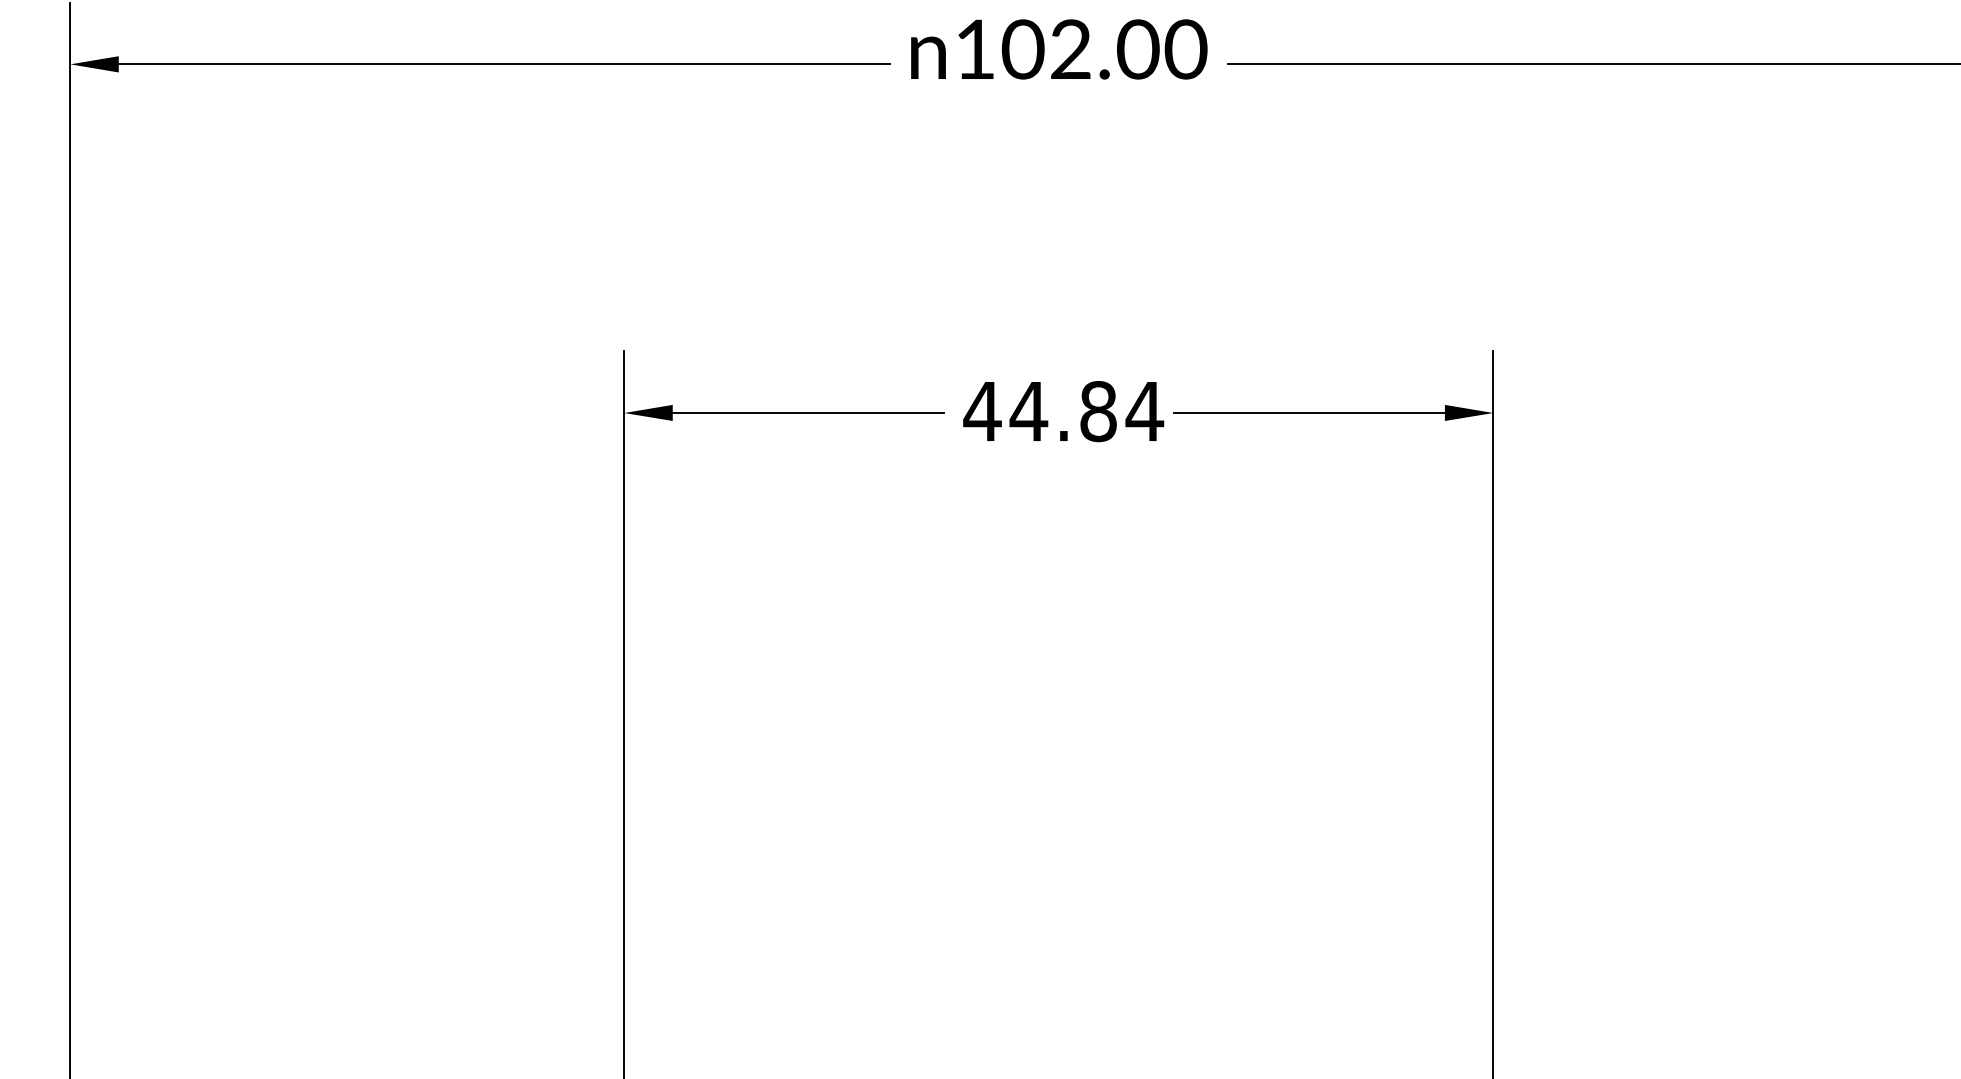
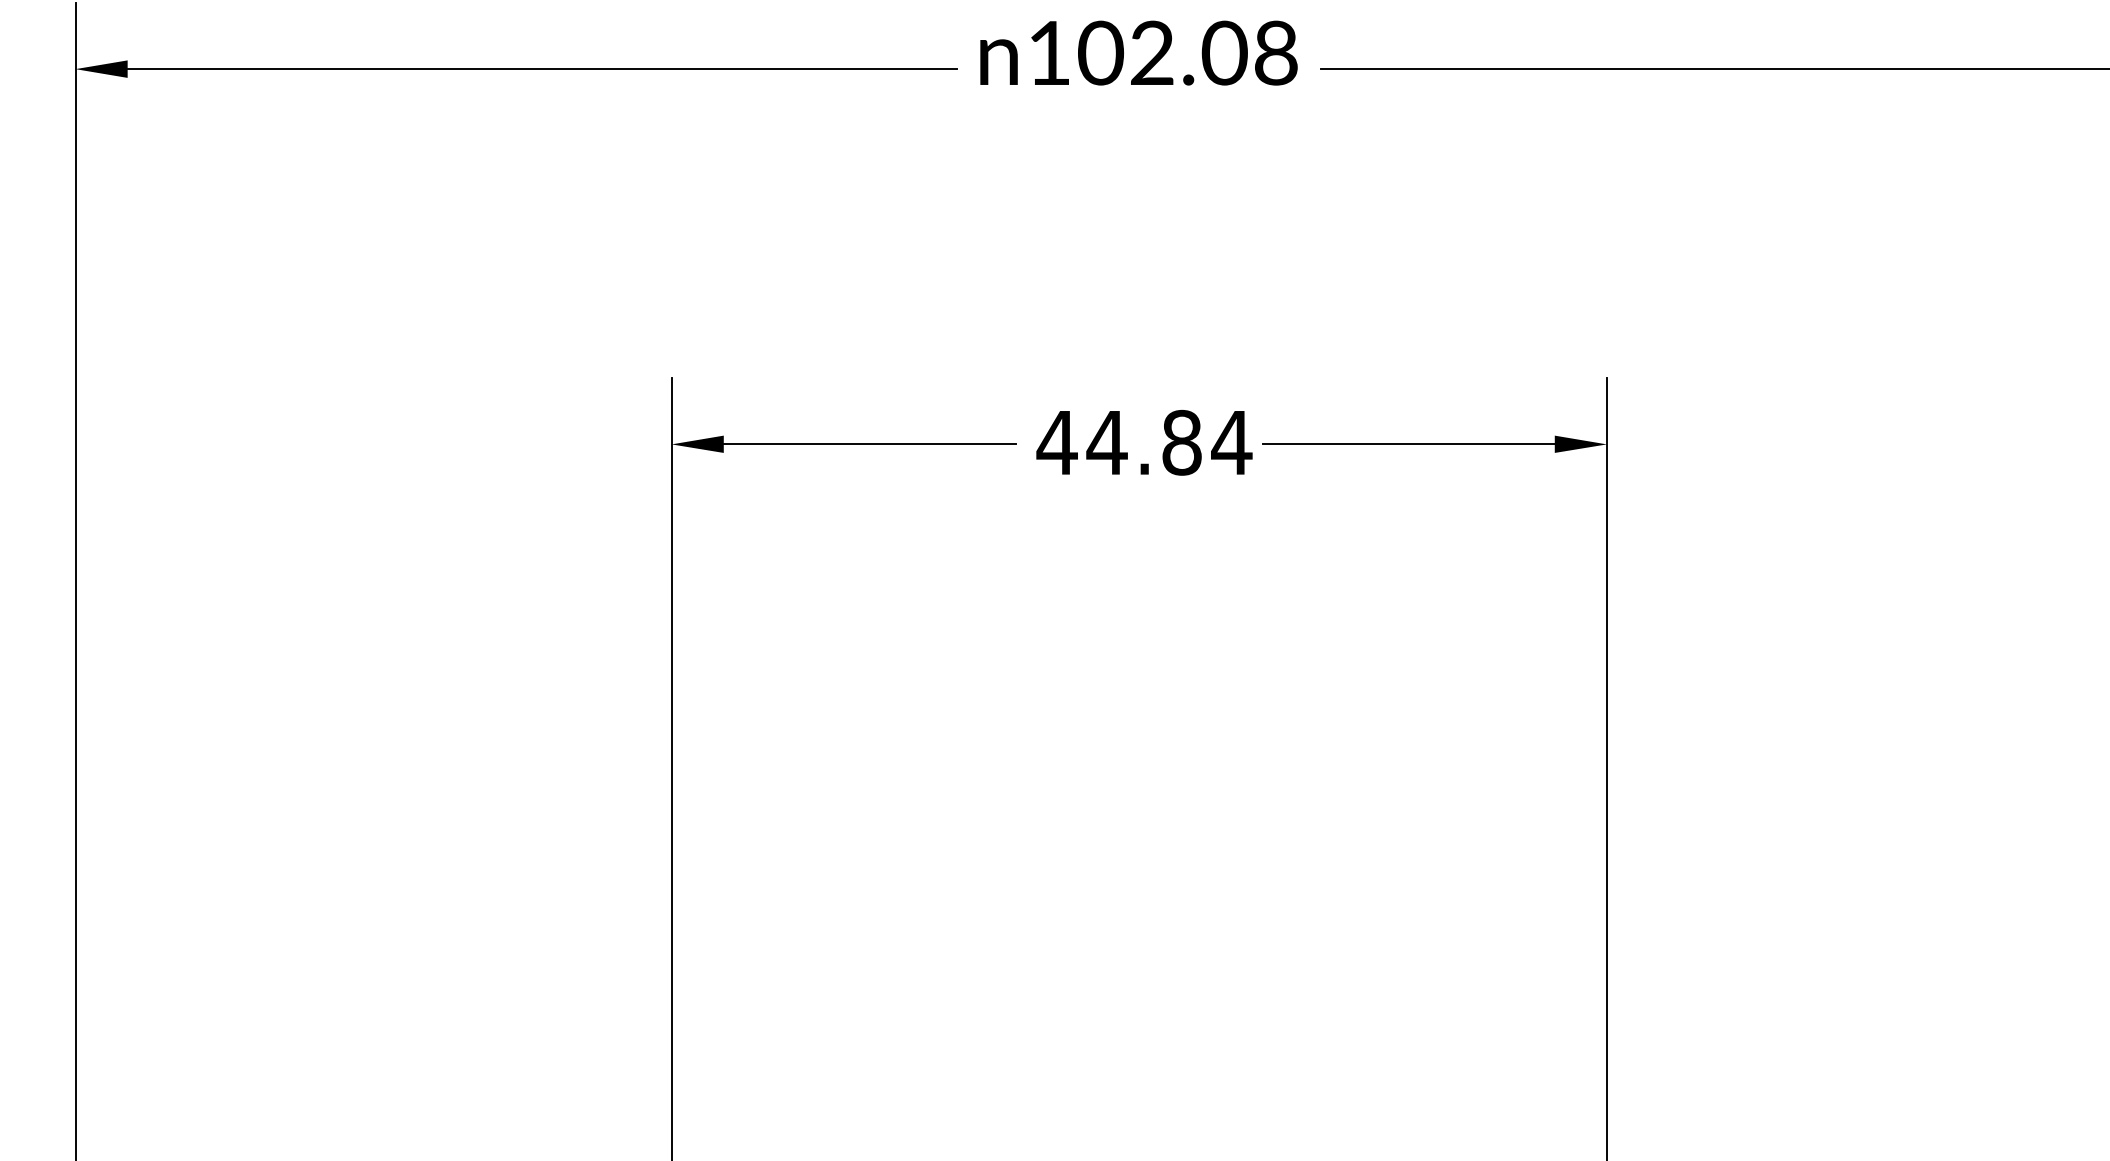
text: (1186, 49) -> (1276, 53), 102.00 -> 102.08

